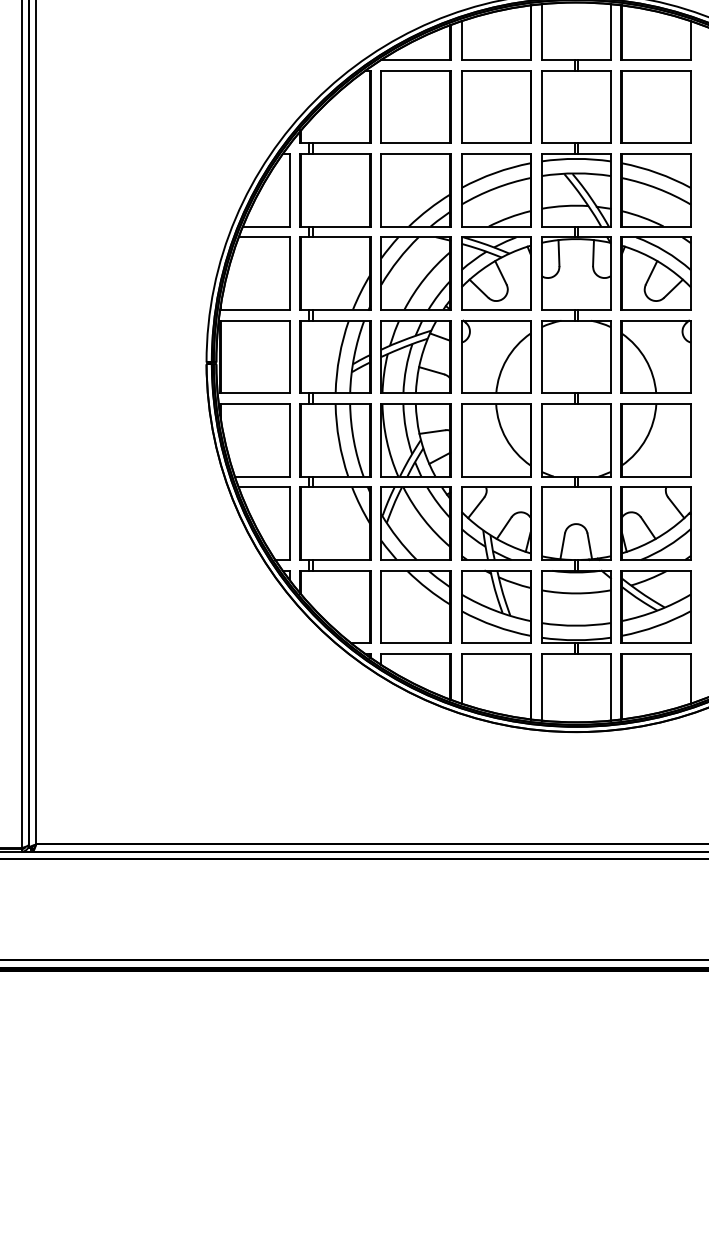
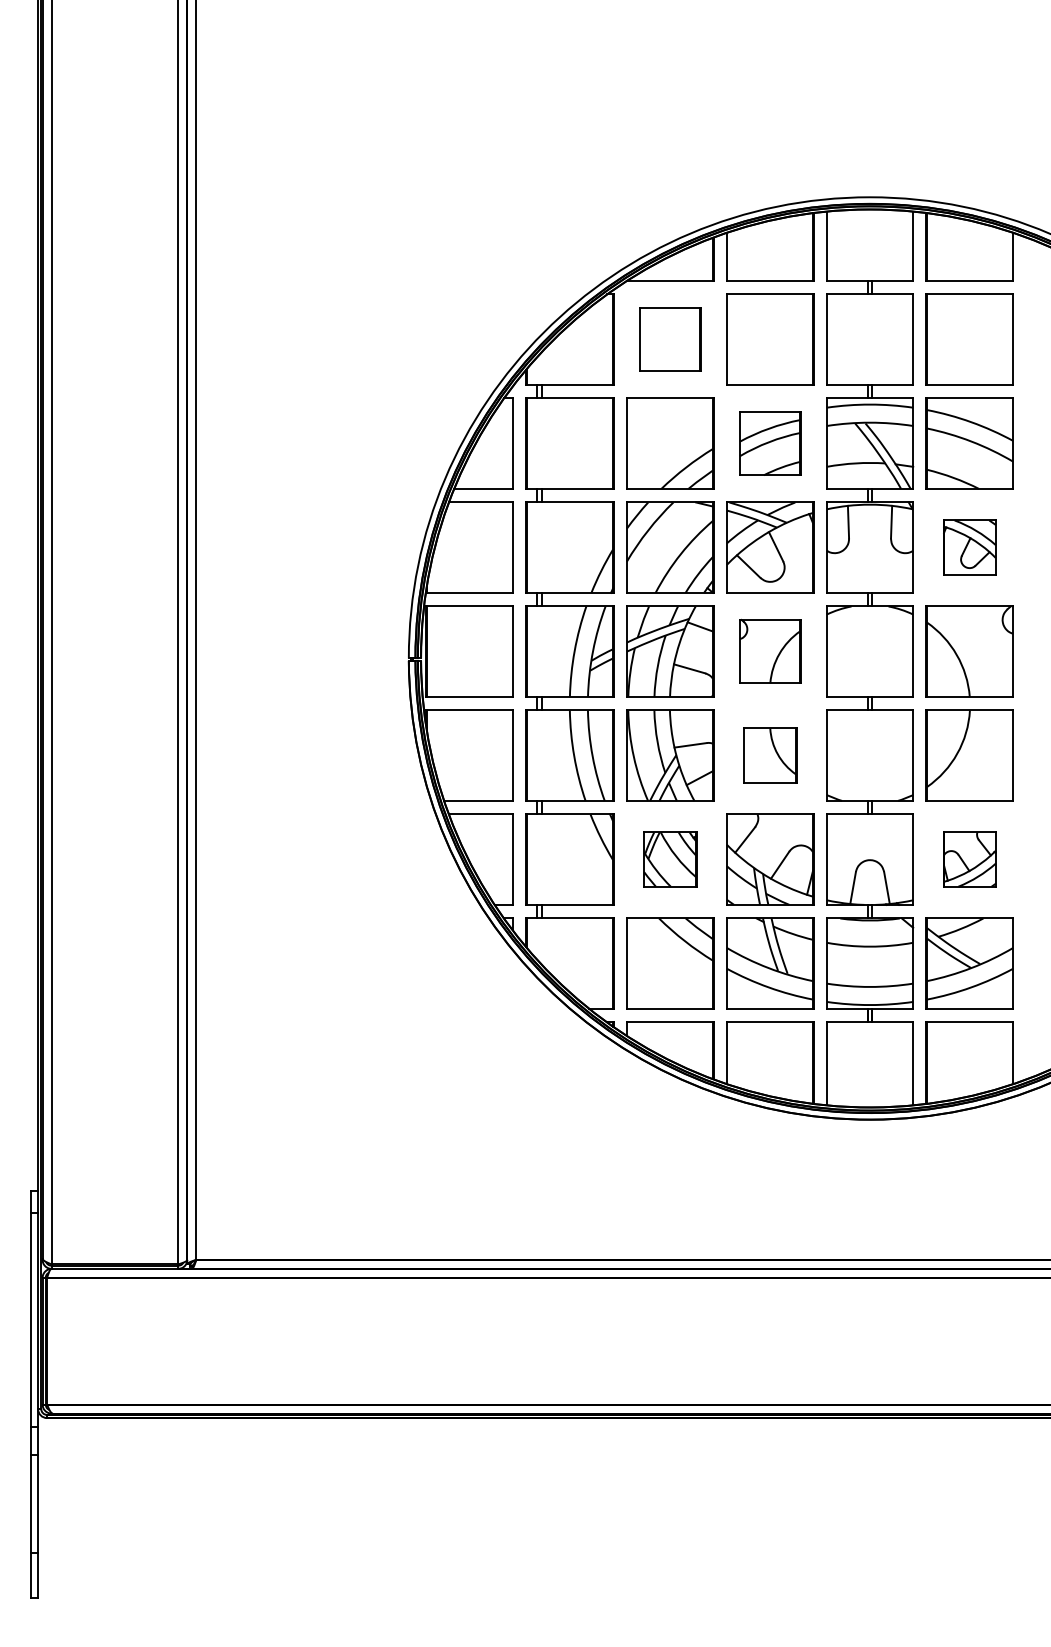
part: (416, 106) -> (670, 339), size x0.7
part: (496, 190) -> (770, 443), size x0.7
part: (655, 273) -> (969, 547), size x0.6
part: (496, 356) -> (770, 651), size x0.7
part: (496, 440) -> (770, 755), size x0.6
part: (416, 523) -> (670, 859), size x0.6
part: (655, 523) -> (969, 859), size x0.6

